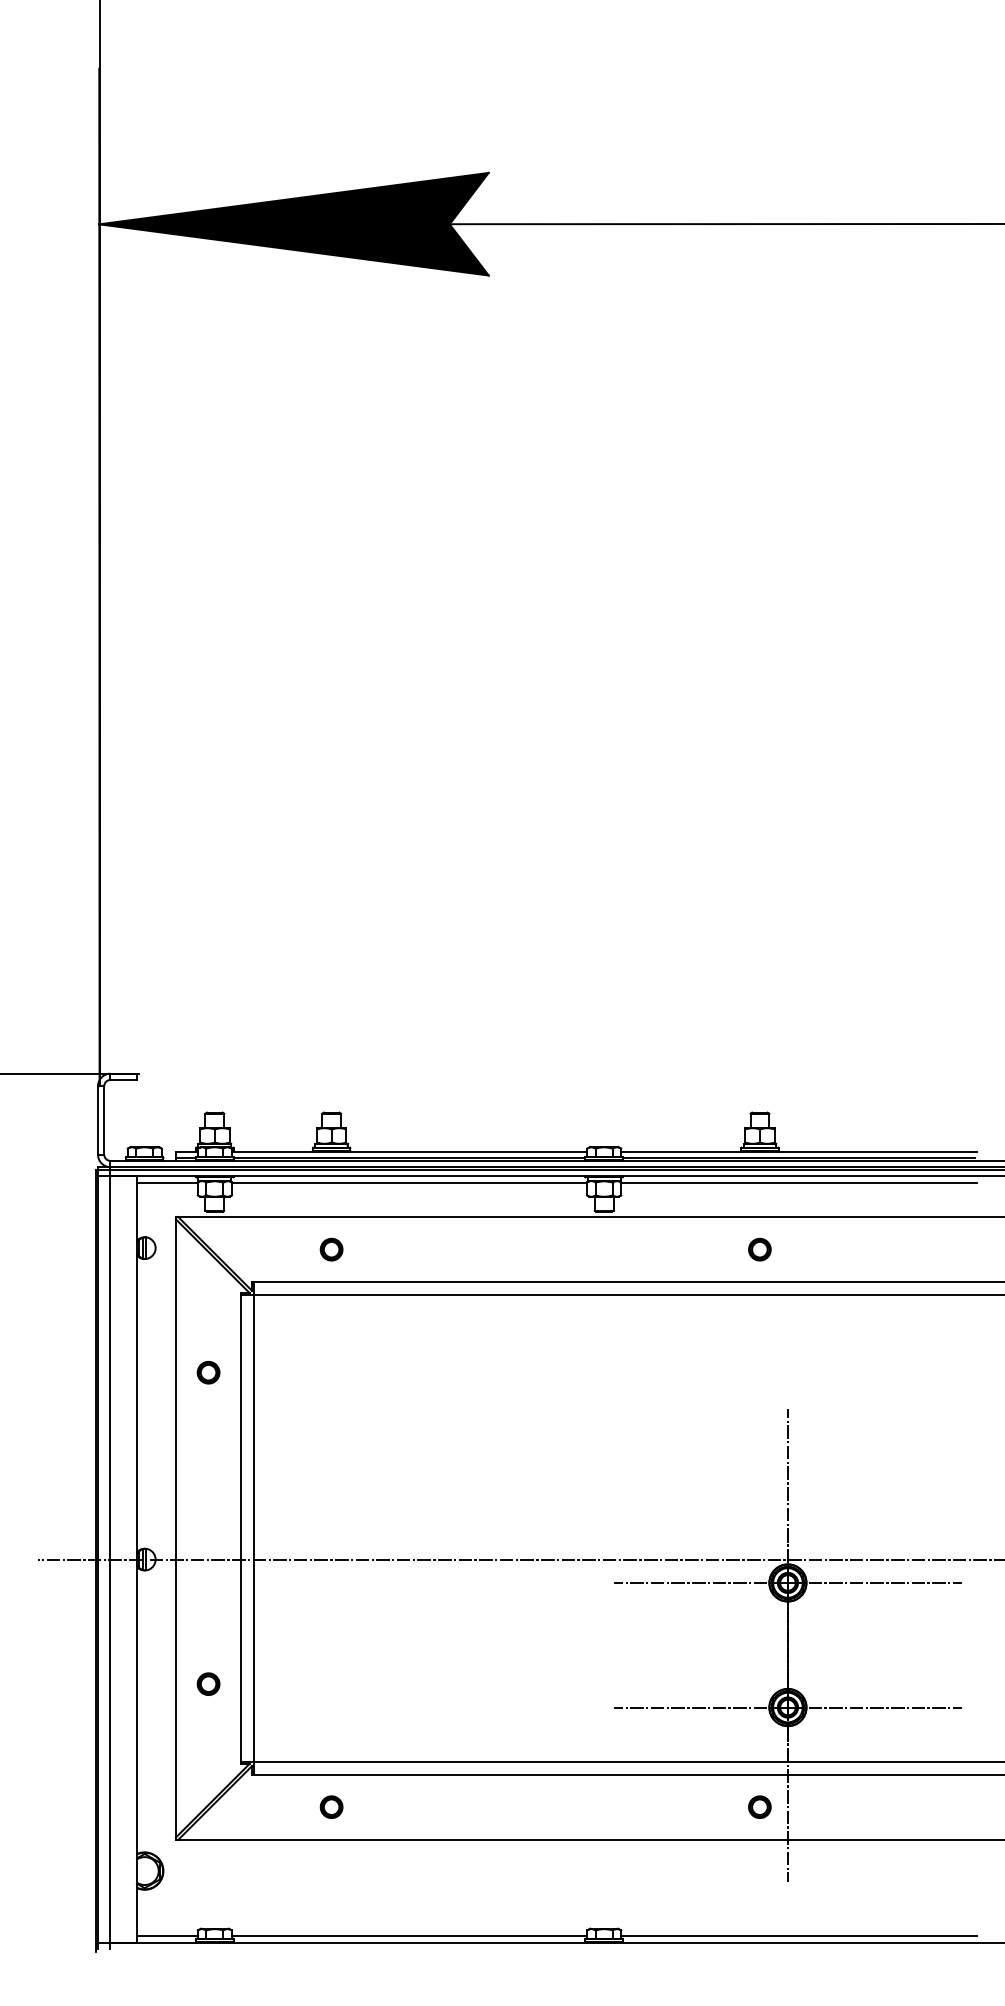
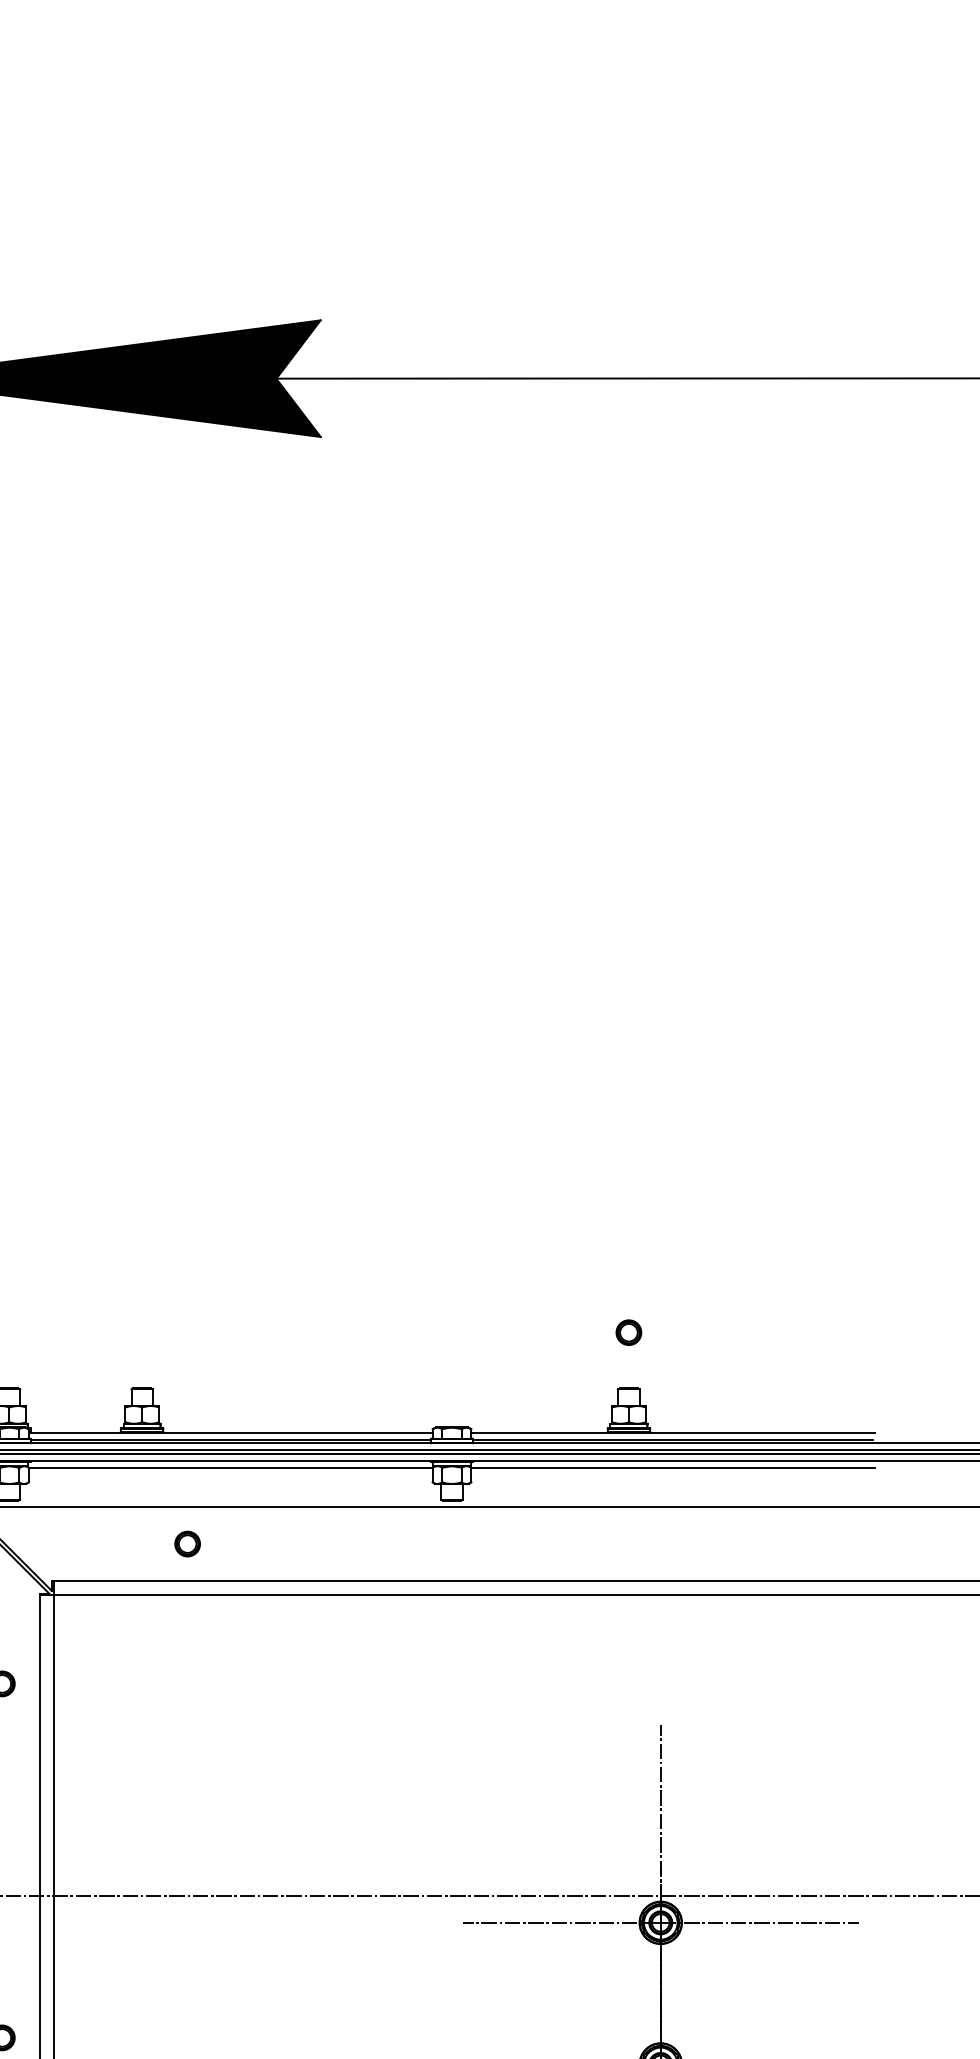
part: (331, 1249) -> (187, 1543), moved
part: (759, 1249) -> (628, 1332), moved

